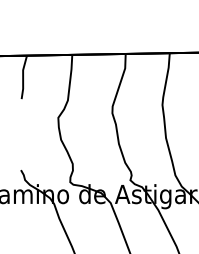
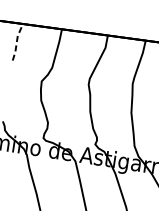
line: (23, 77) -> (17, 42), solid -> dashed

